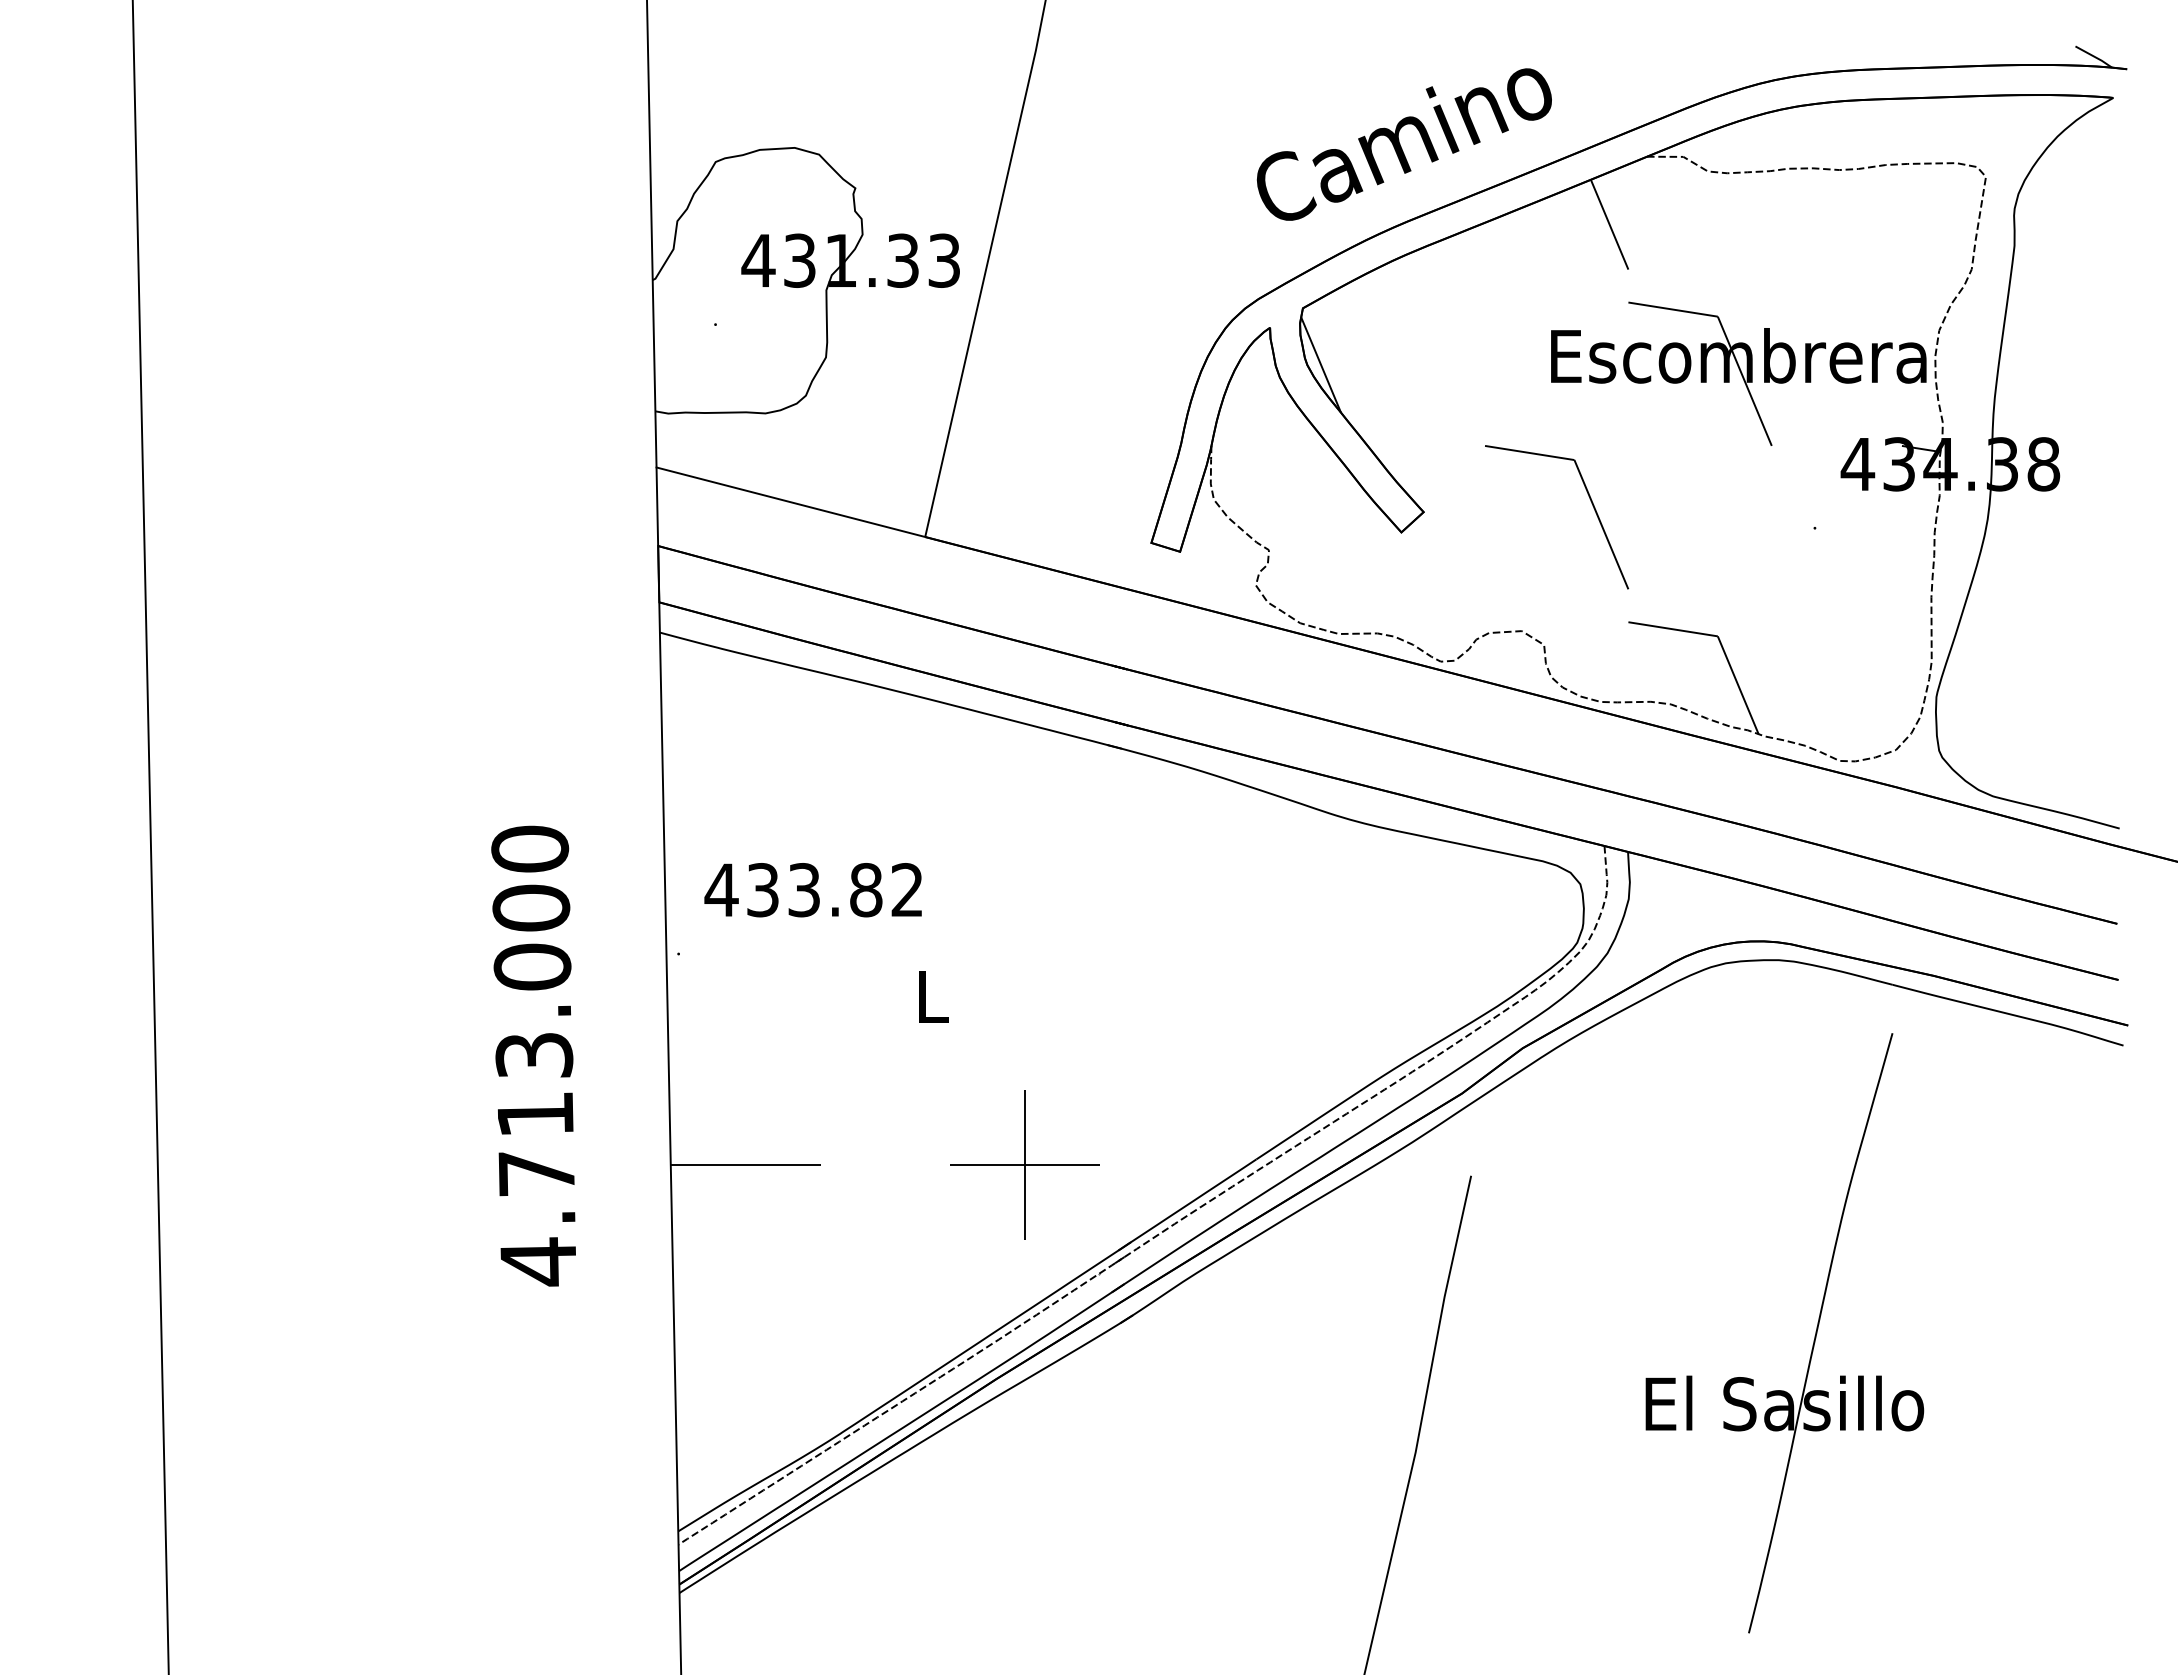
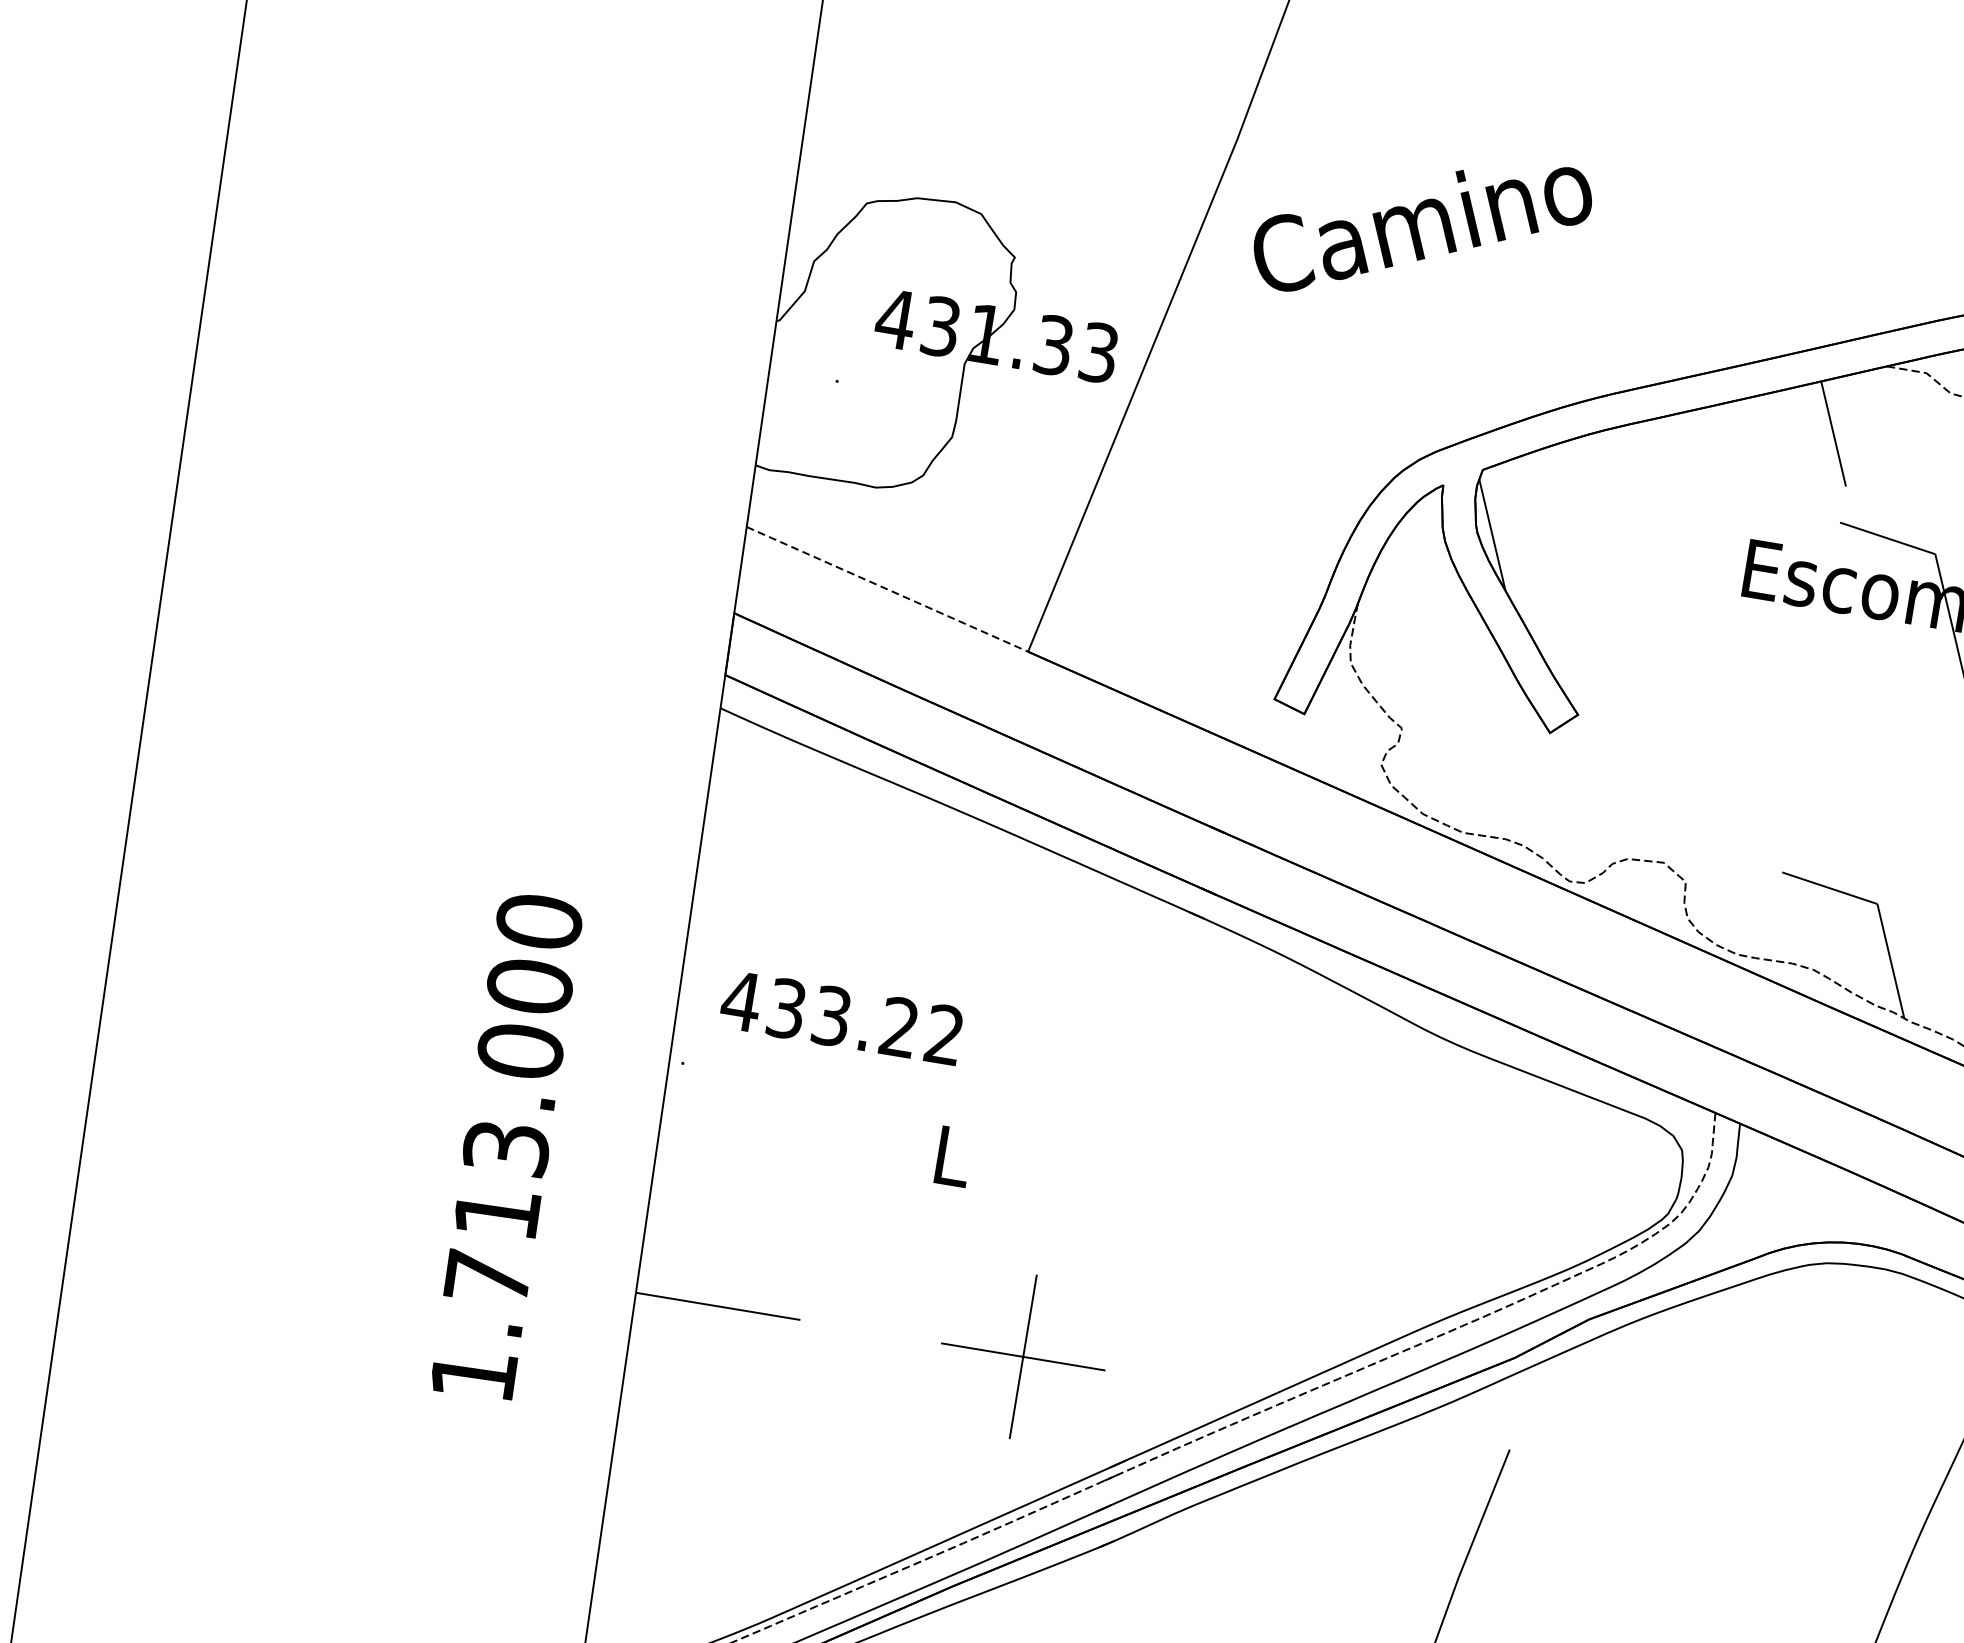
text: (1403, 144) -> (1421, 228), moved
part: (1590, 501) -> (1762, 733), removed
line: (790, 502) -> (886, 589), solid -> dashed
text: (866, 890) -> (899, 1027), 433.82 -> 433.22
text: (538, 1261) -> (473, 1374), 4.713.000 -> 1.713.000

